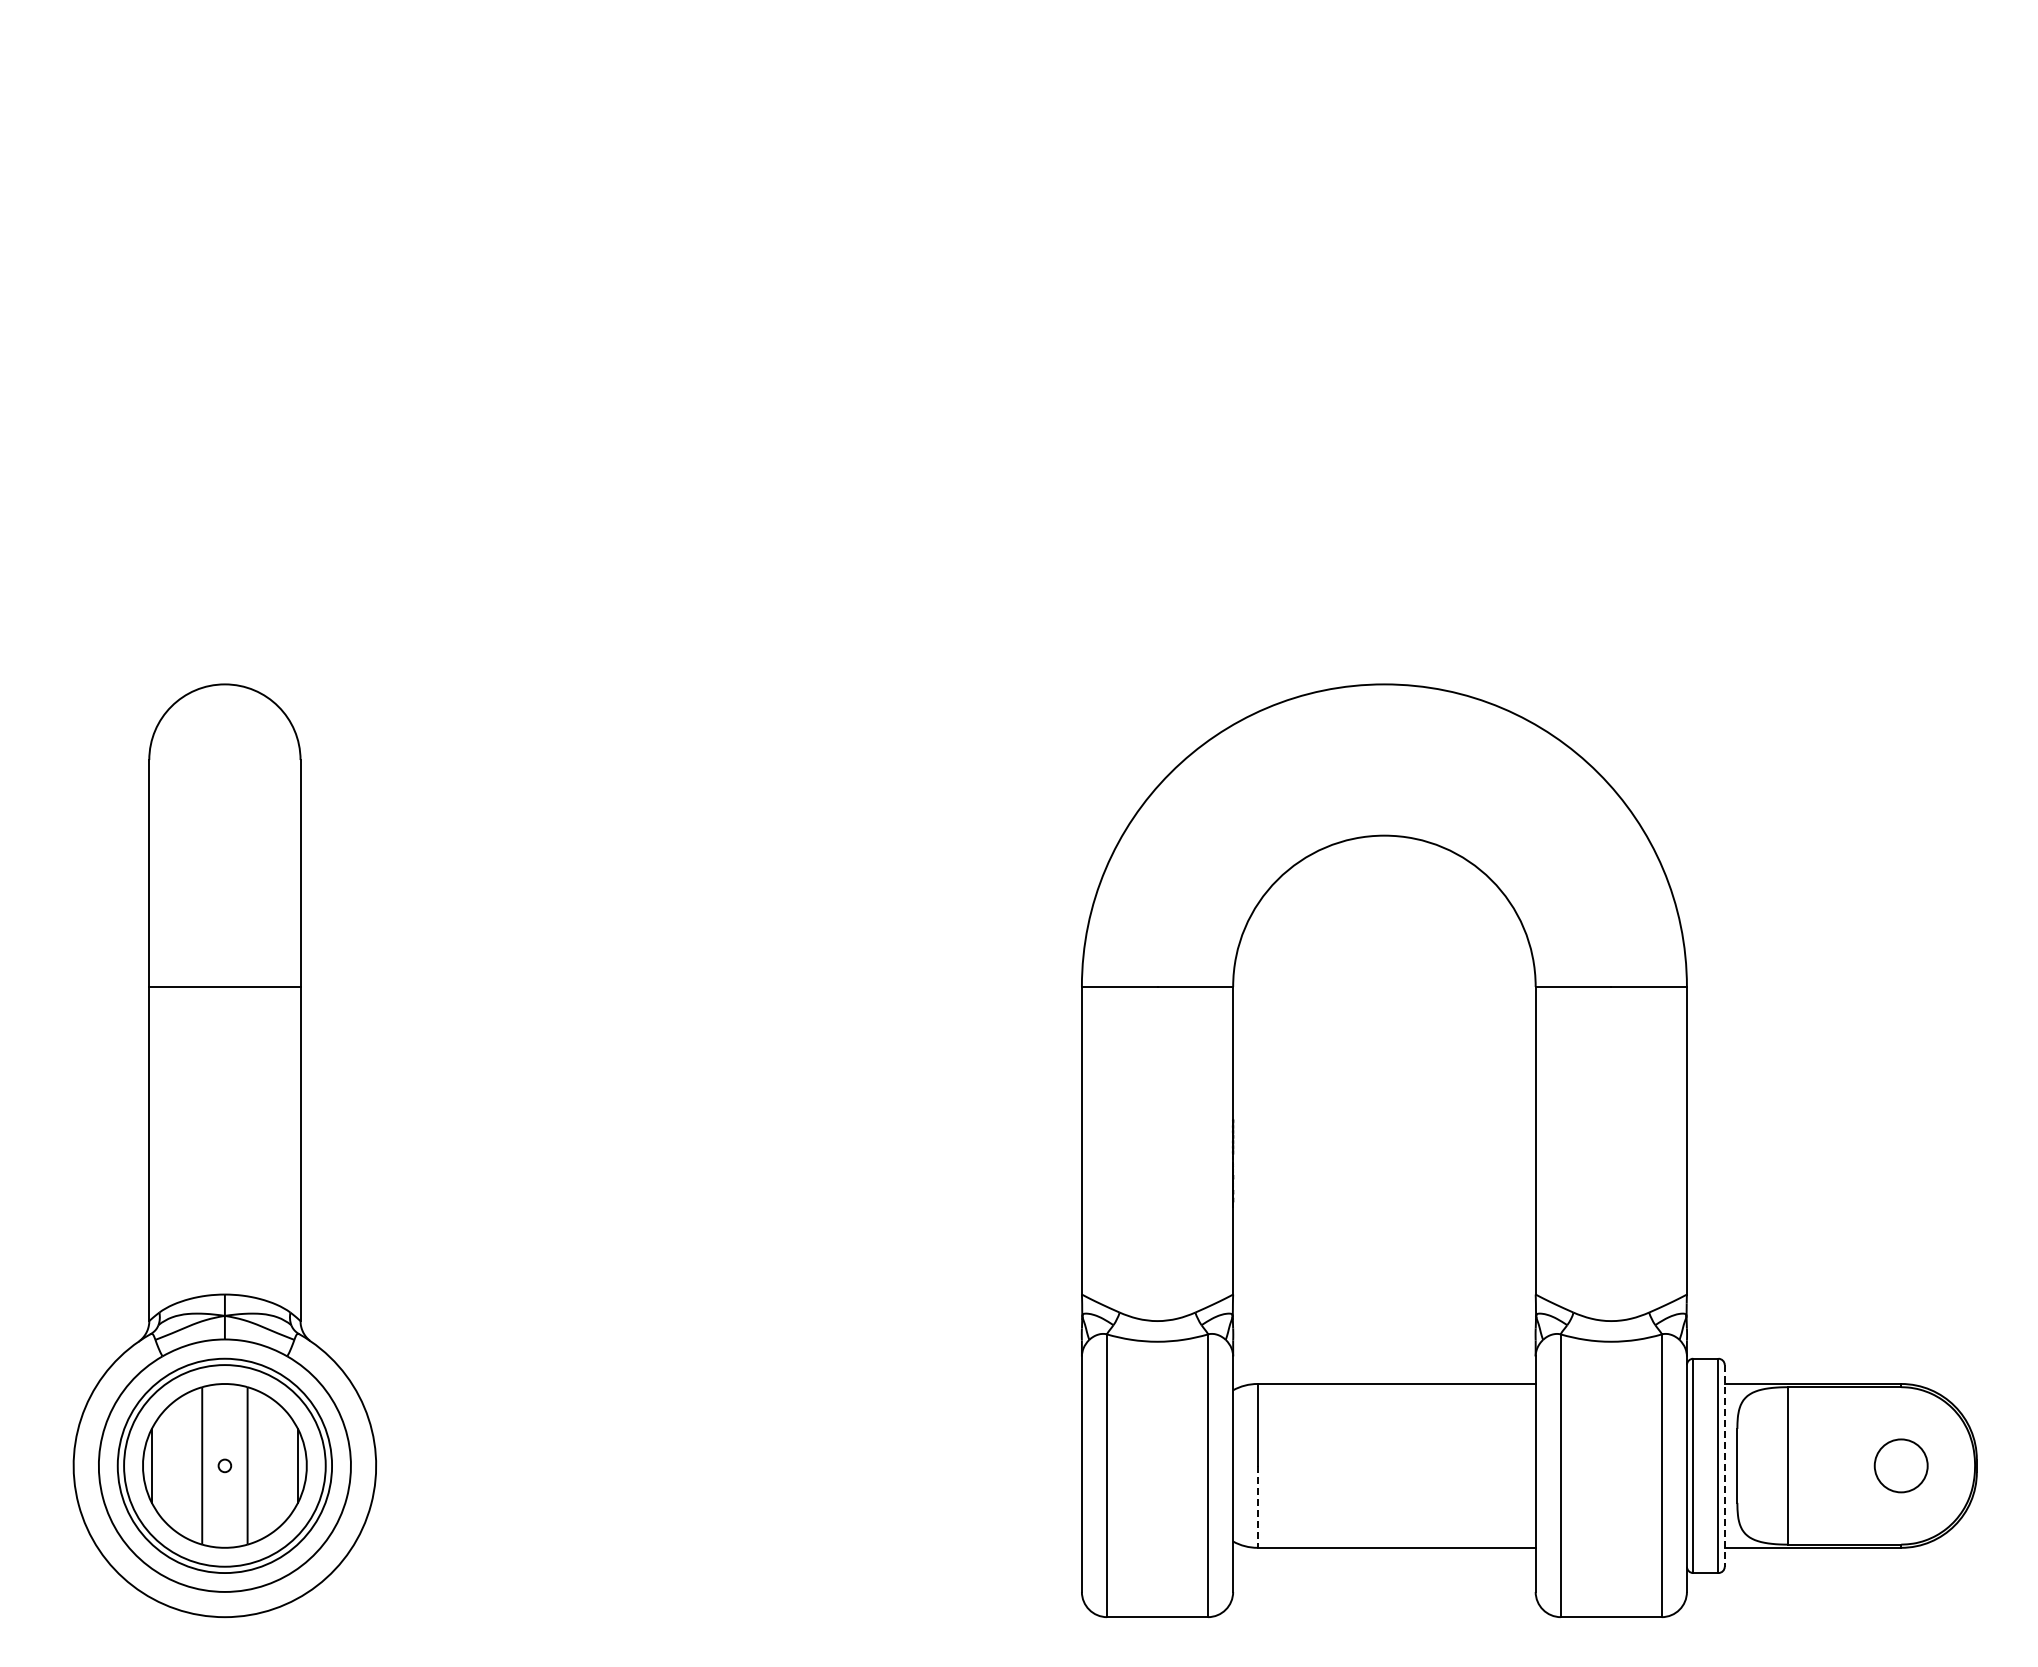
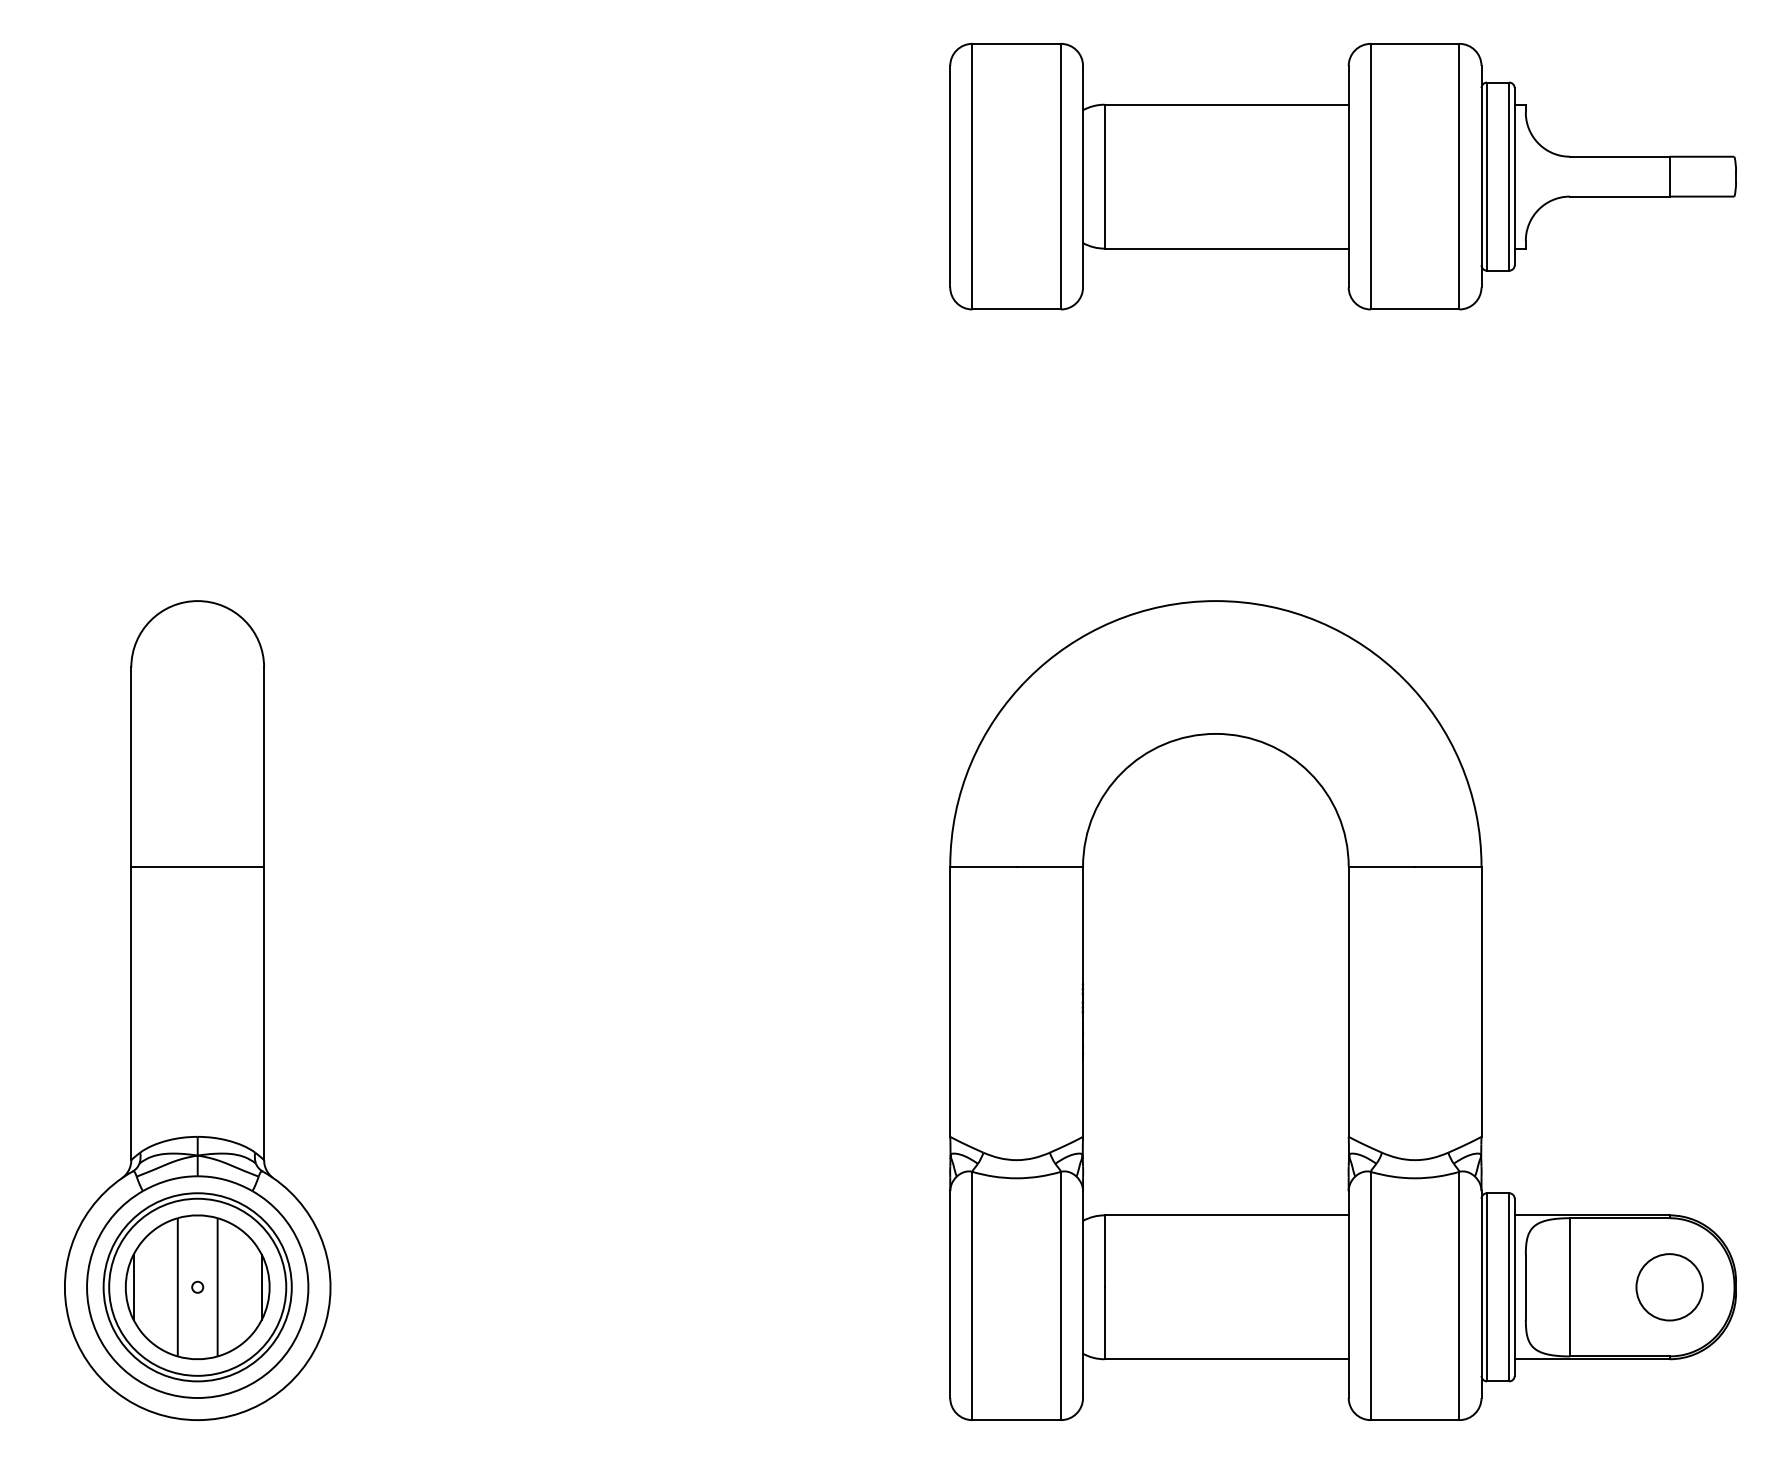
part: (1529, 200) -> (1343, 176), added
line: (1724, 1465) -> (1514, 1286), dashed -> solid
circle: (1901, 1465) -> (1669, 1286), size x1.43
line: (1257, 1506) -> (1104, 1322), dashed -> solid

